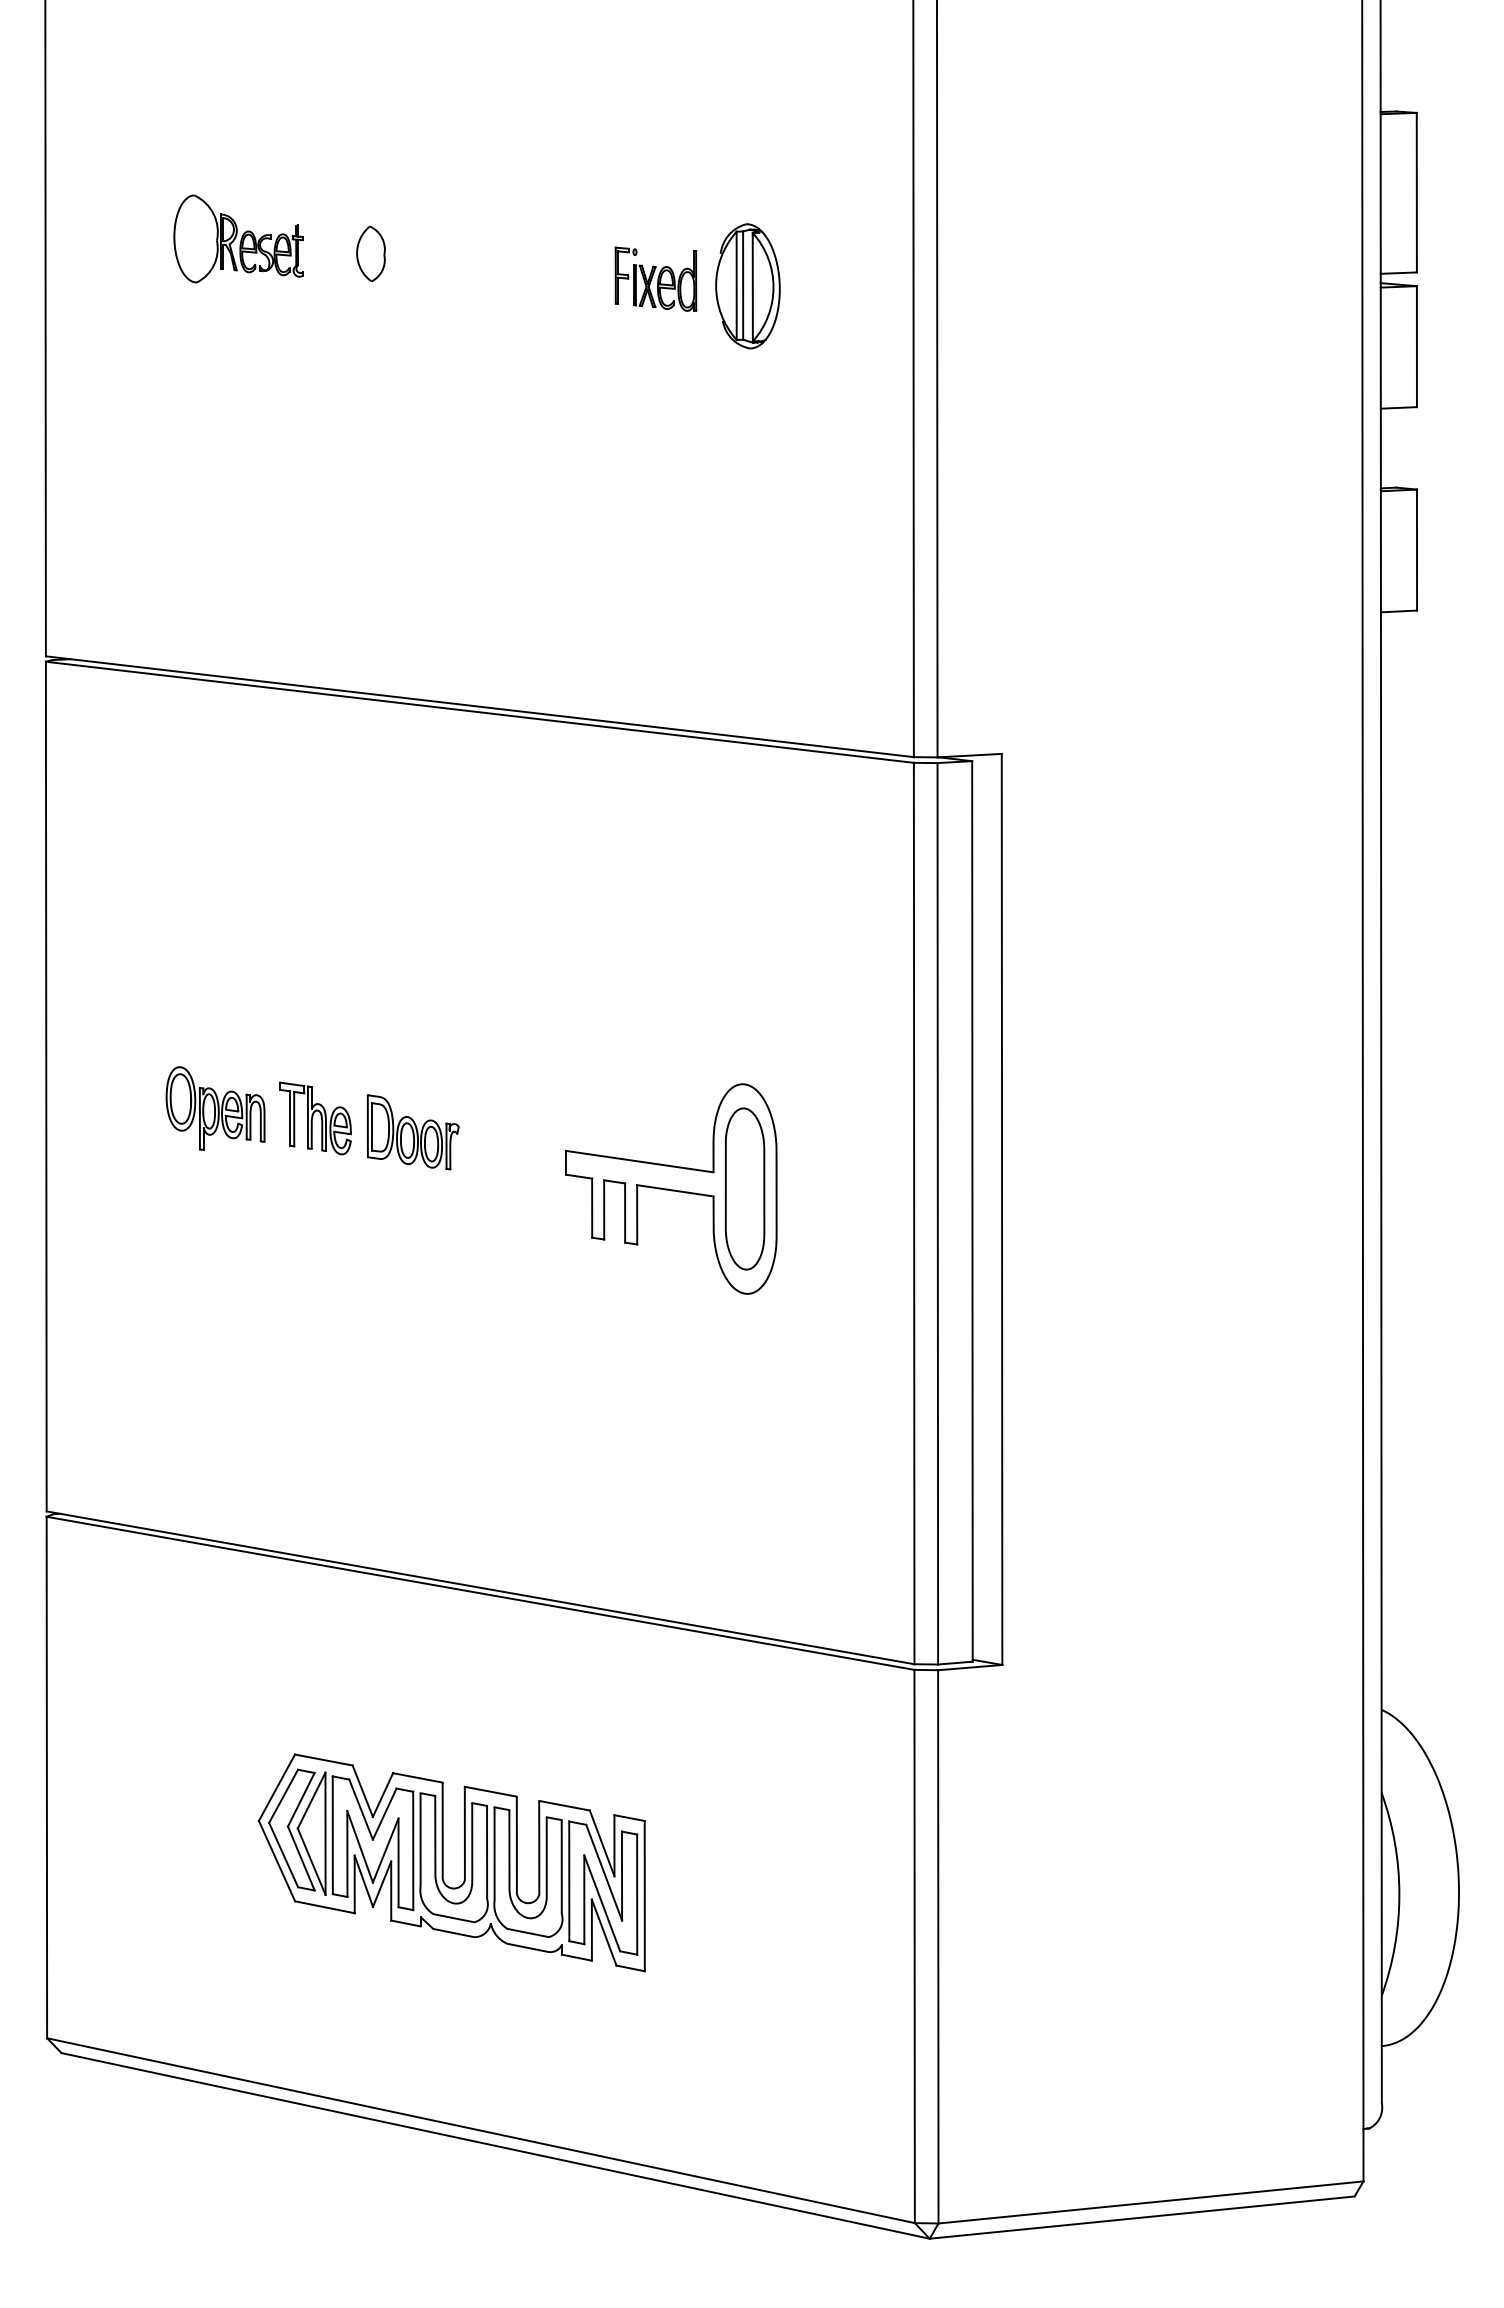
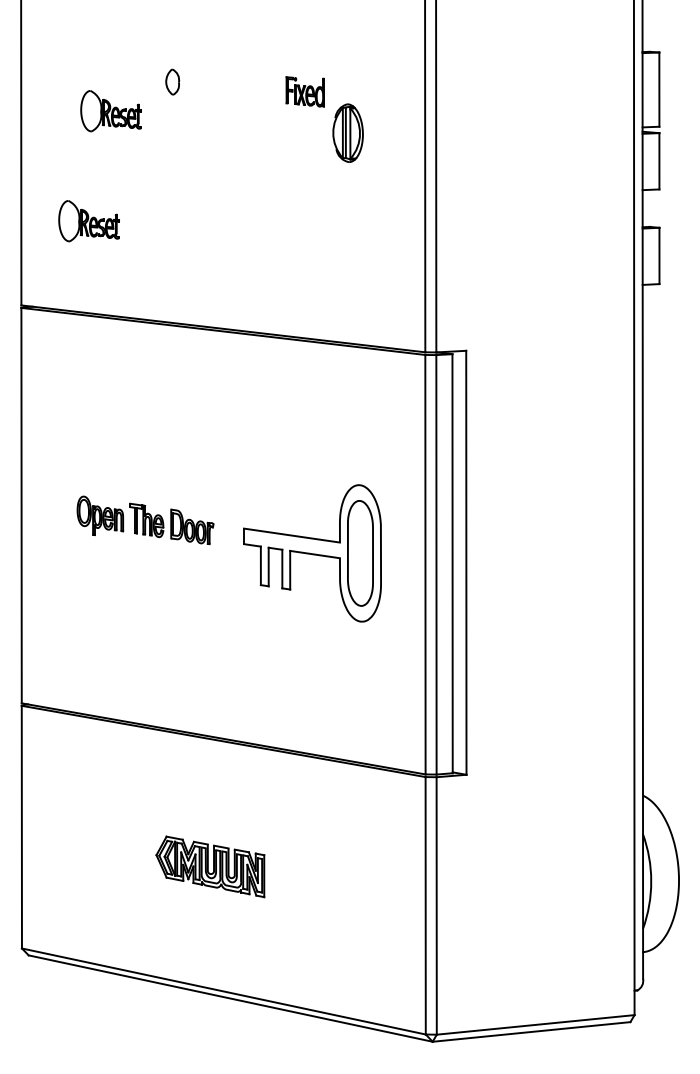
part: (370, 252) -> (172, 81), moved
part: (654, 278) -> (304, 91), moved
part: (190, 476) -> (88, 221), added
part: (671, 1187) -> (312, 552), size x1.4
part: (452, 1862) -> (210, 866), size x0.6

